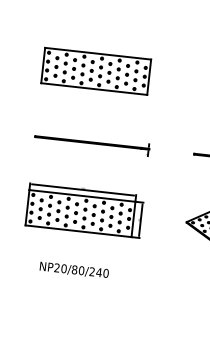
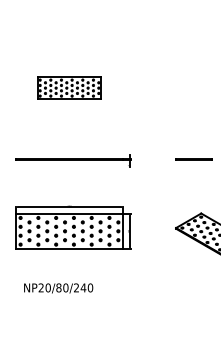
part: (96, 70) -> (69, 87), size x0.6
text: (74, 270) -> (58, 288), moved

